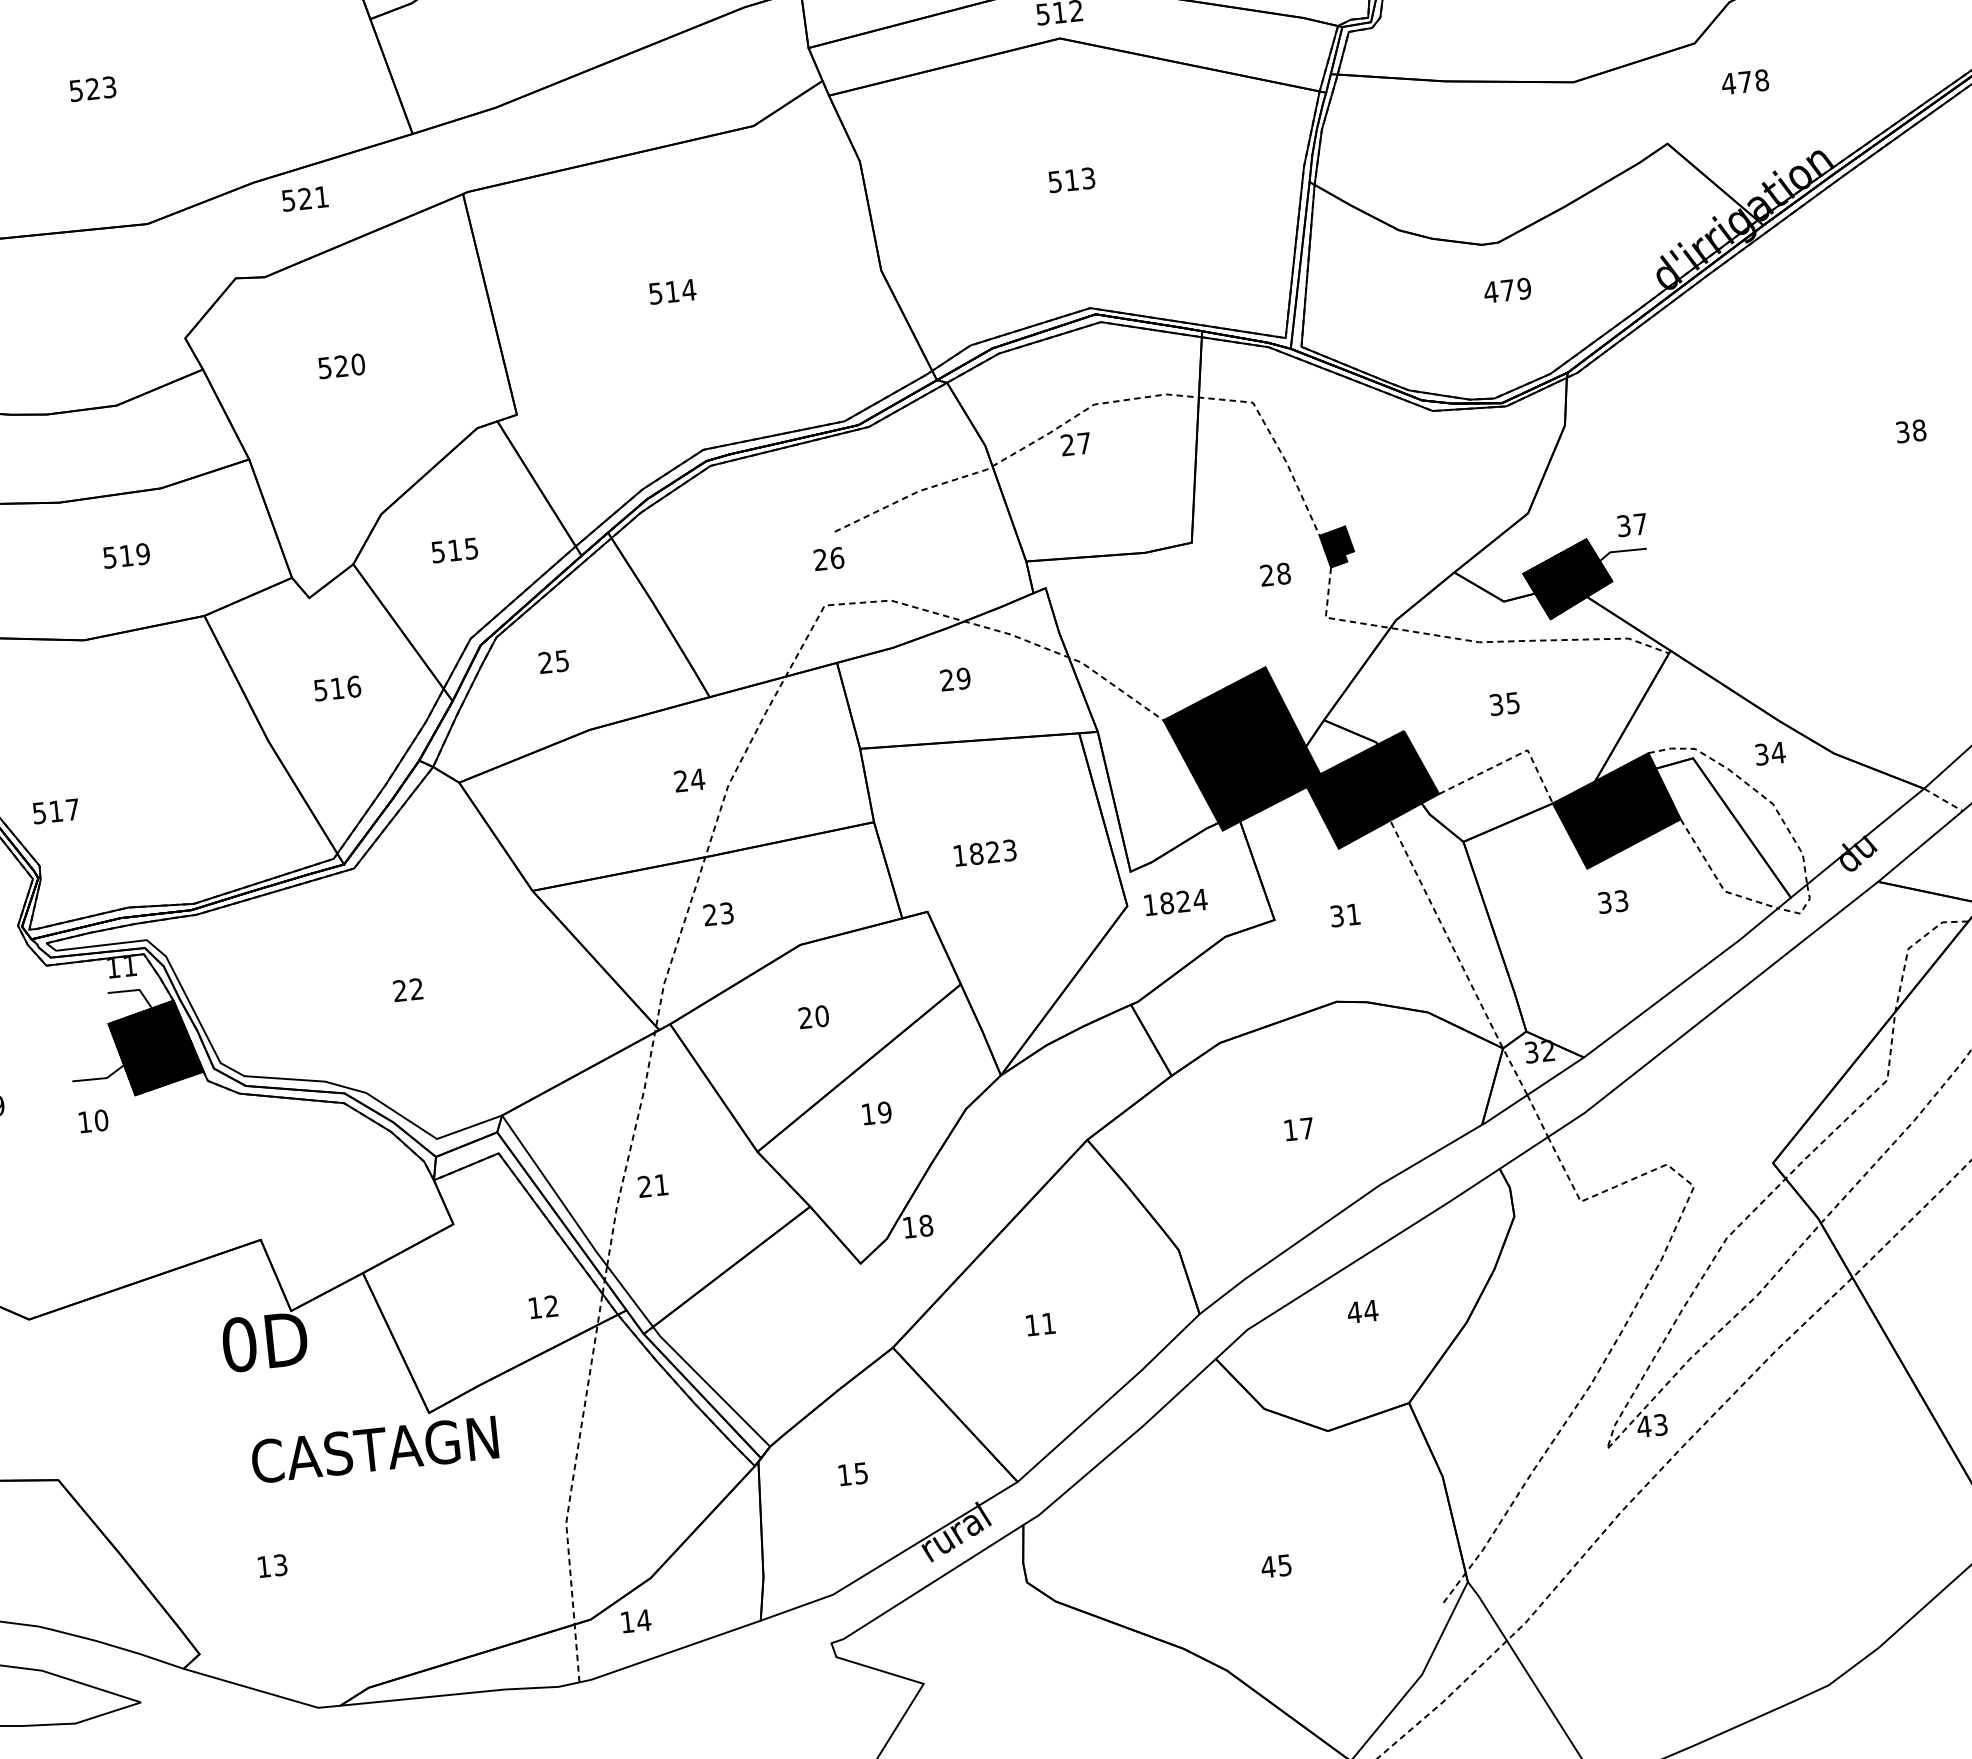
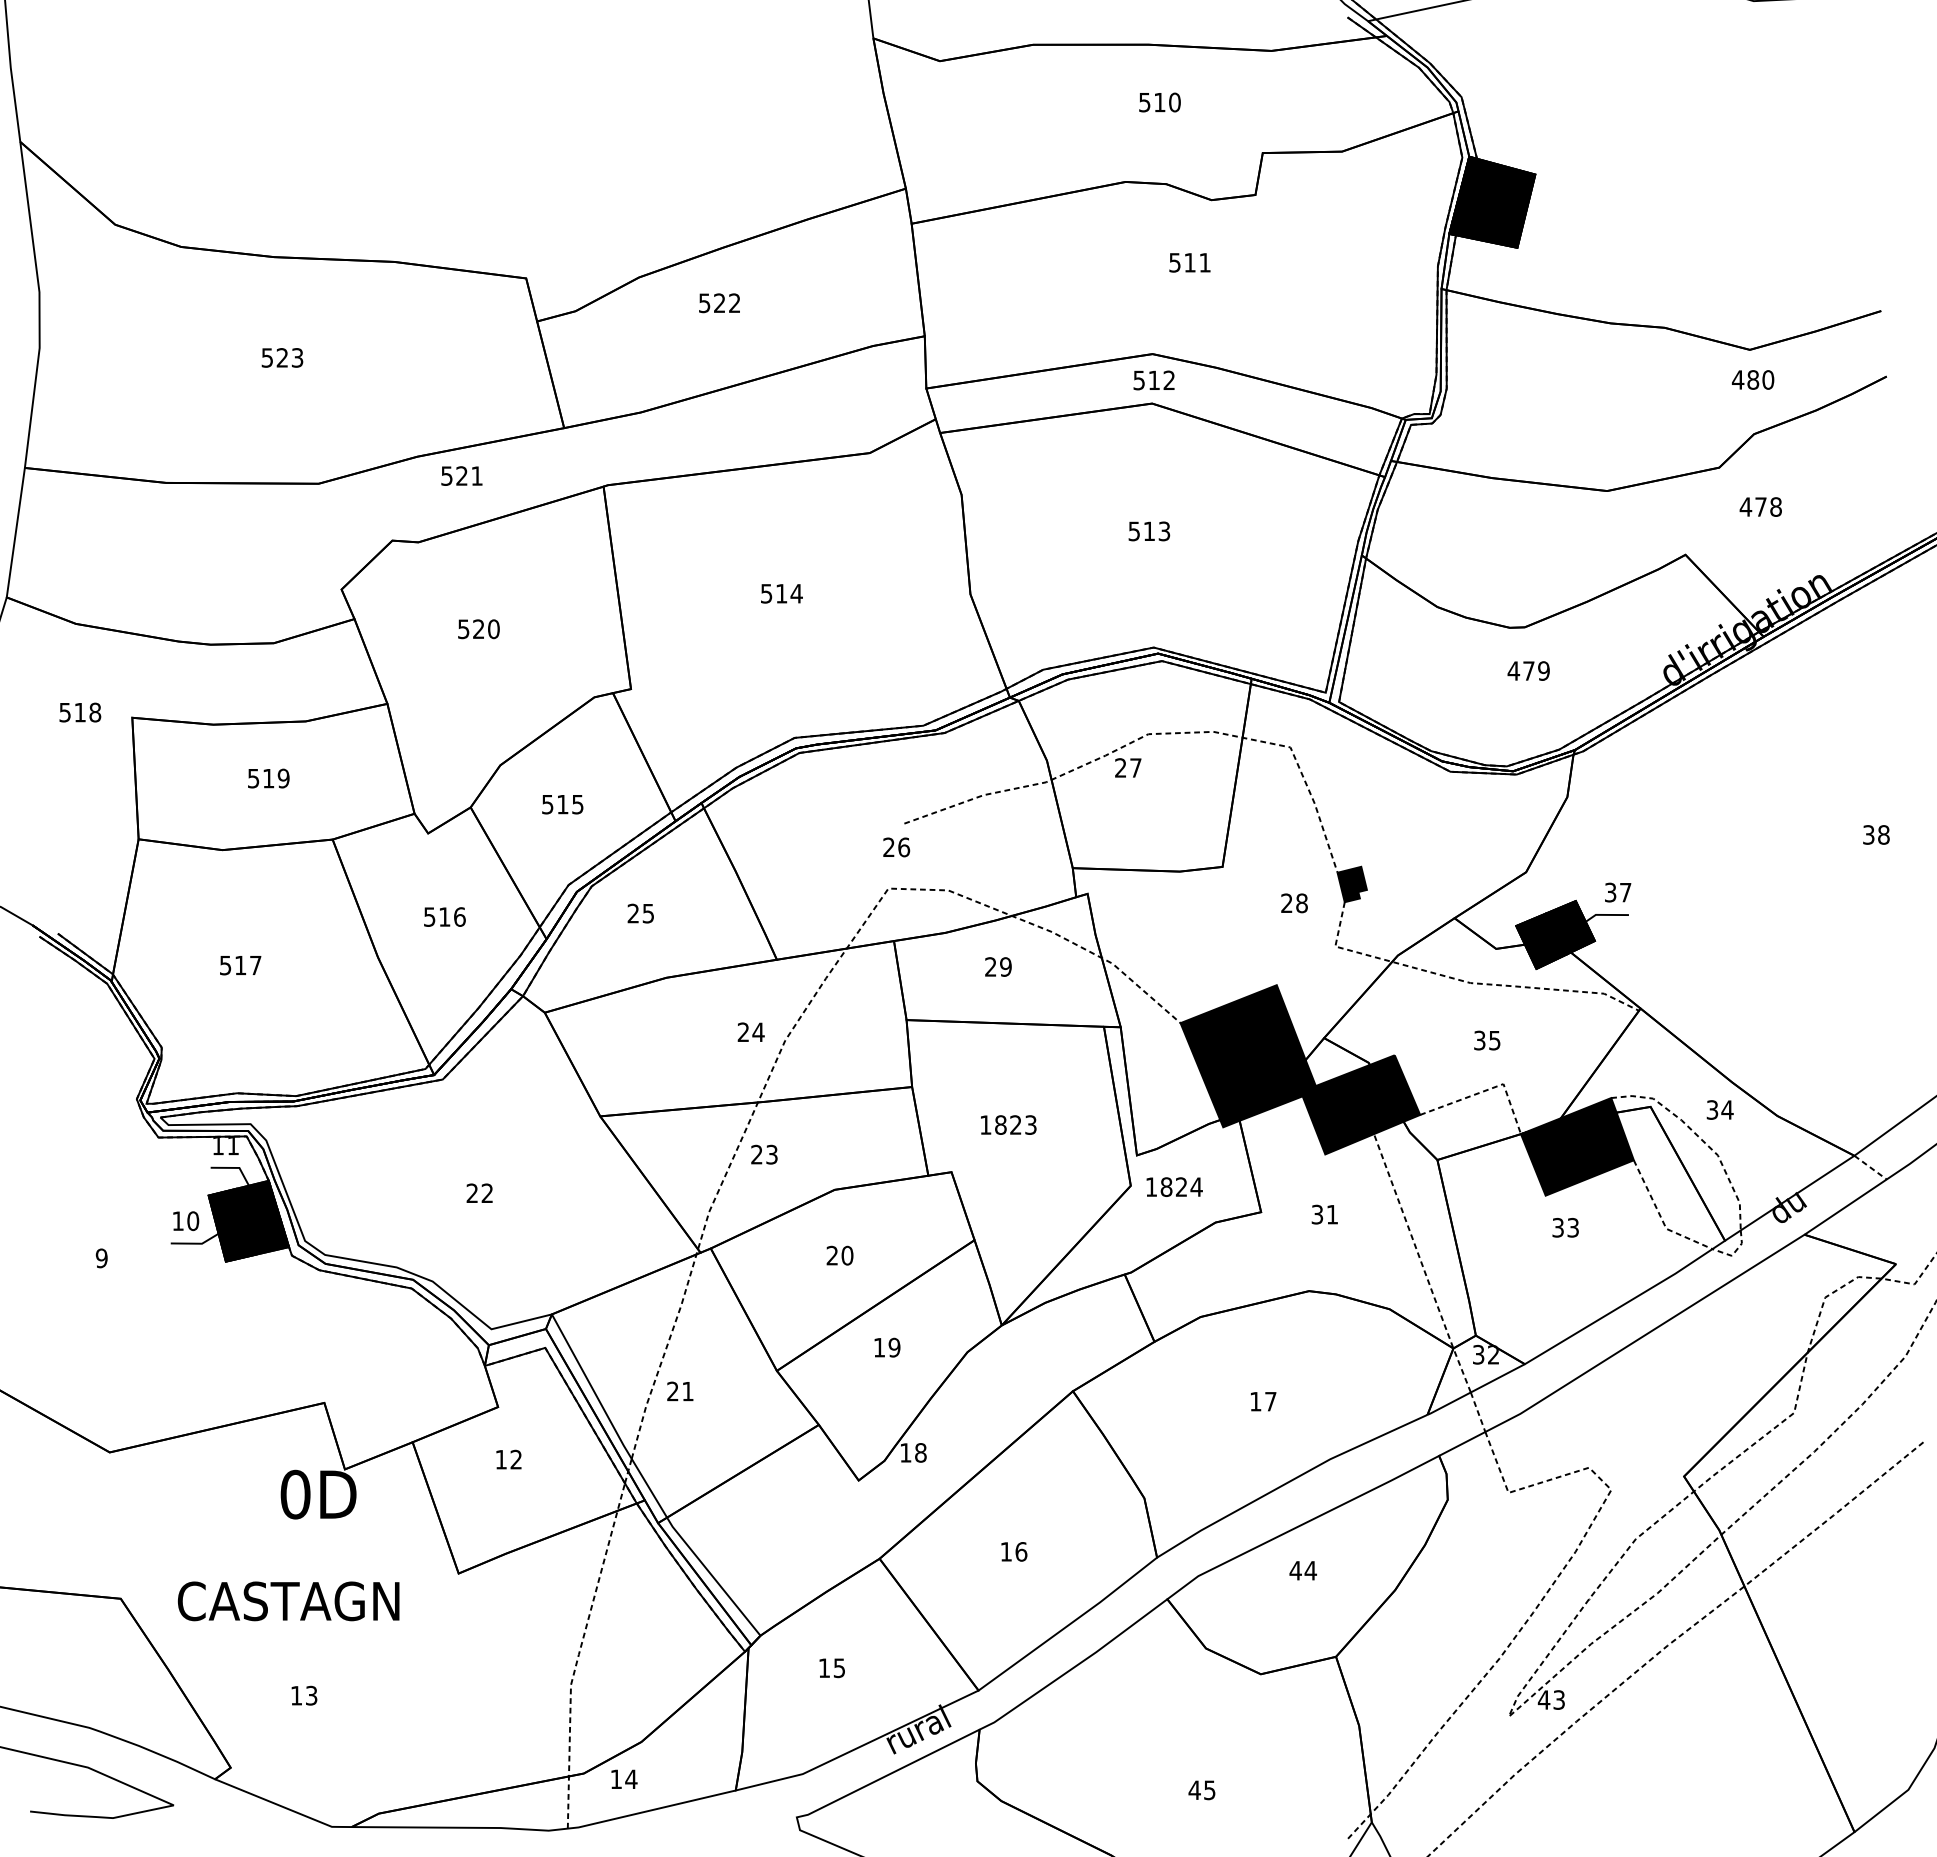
text: (55, 811) -> (240, 965), moved
text: (94, 1121) -> (186, 1221), moved
text: (543, 1307) -> (508, 1459), moved
text: (1048, 1323) -> (1021, 1551), 11 -> 16
text: (374, 1449) -> (288, 1601), moved

